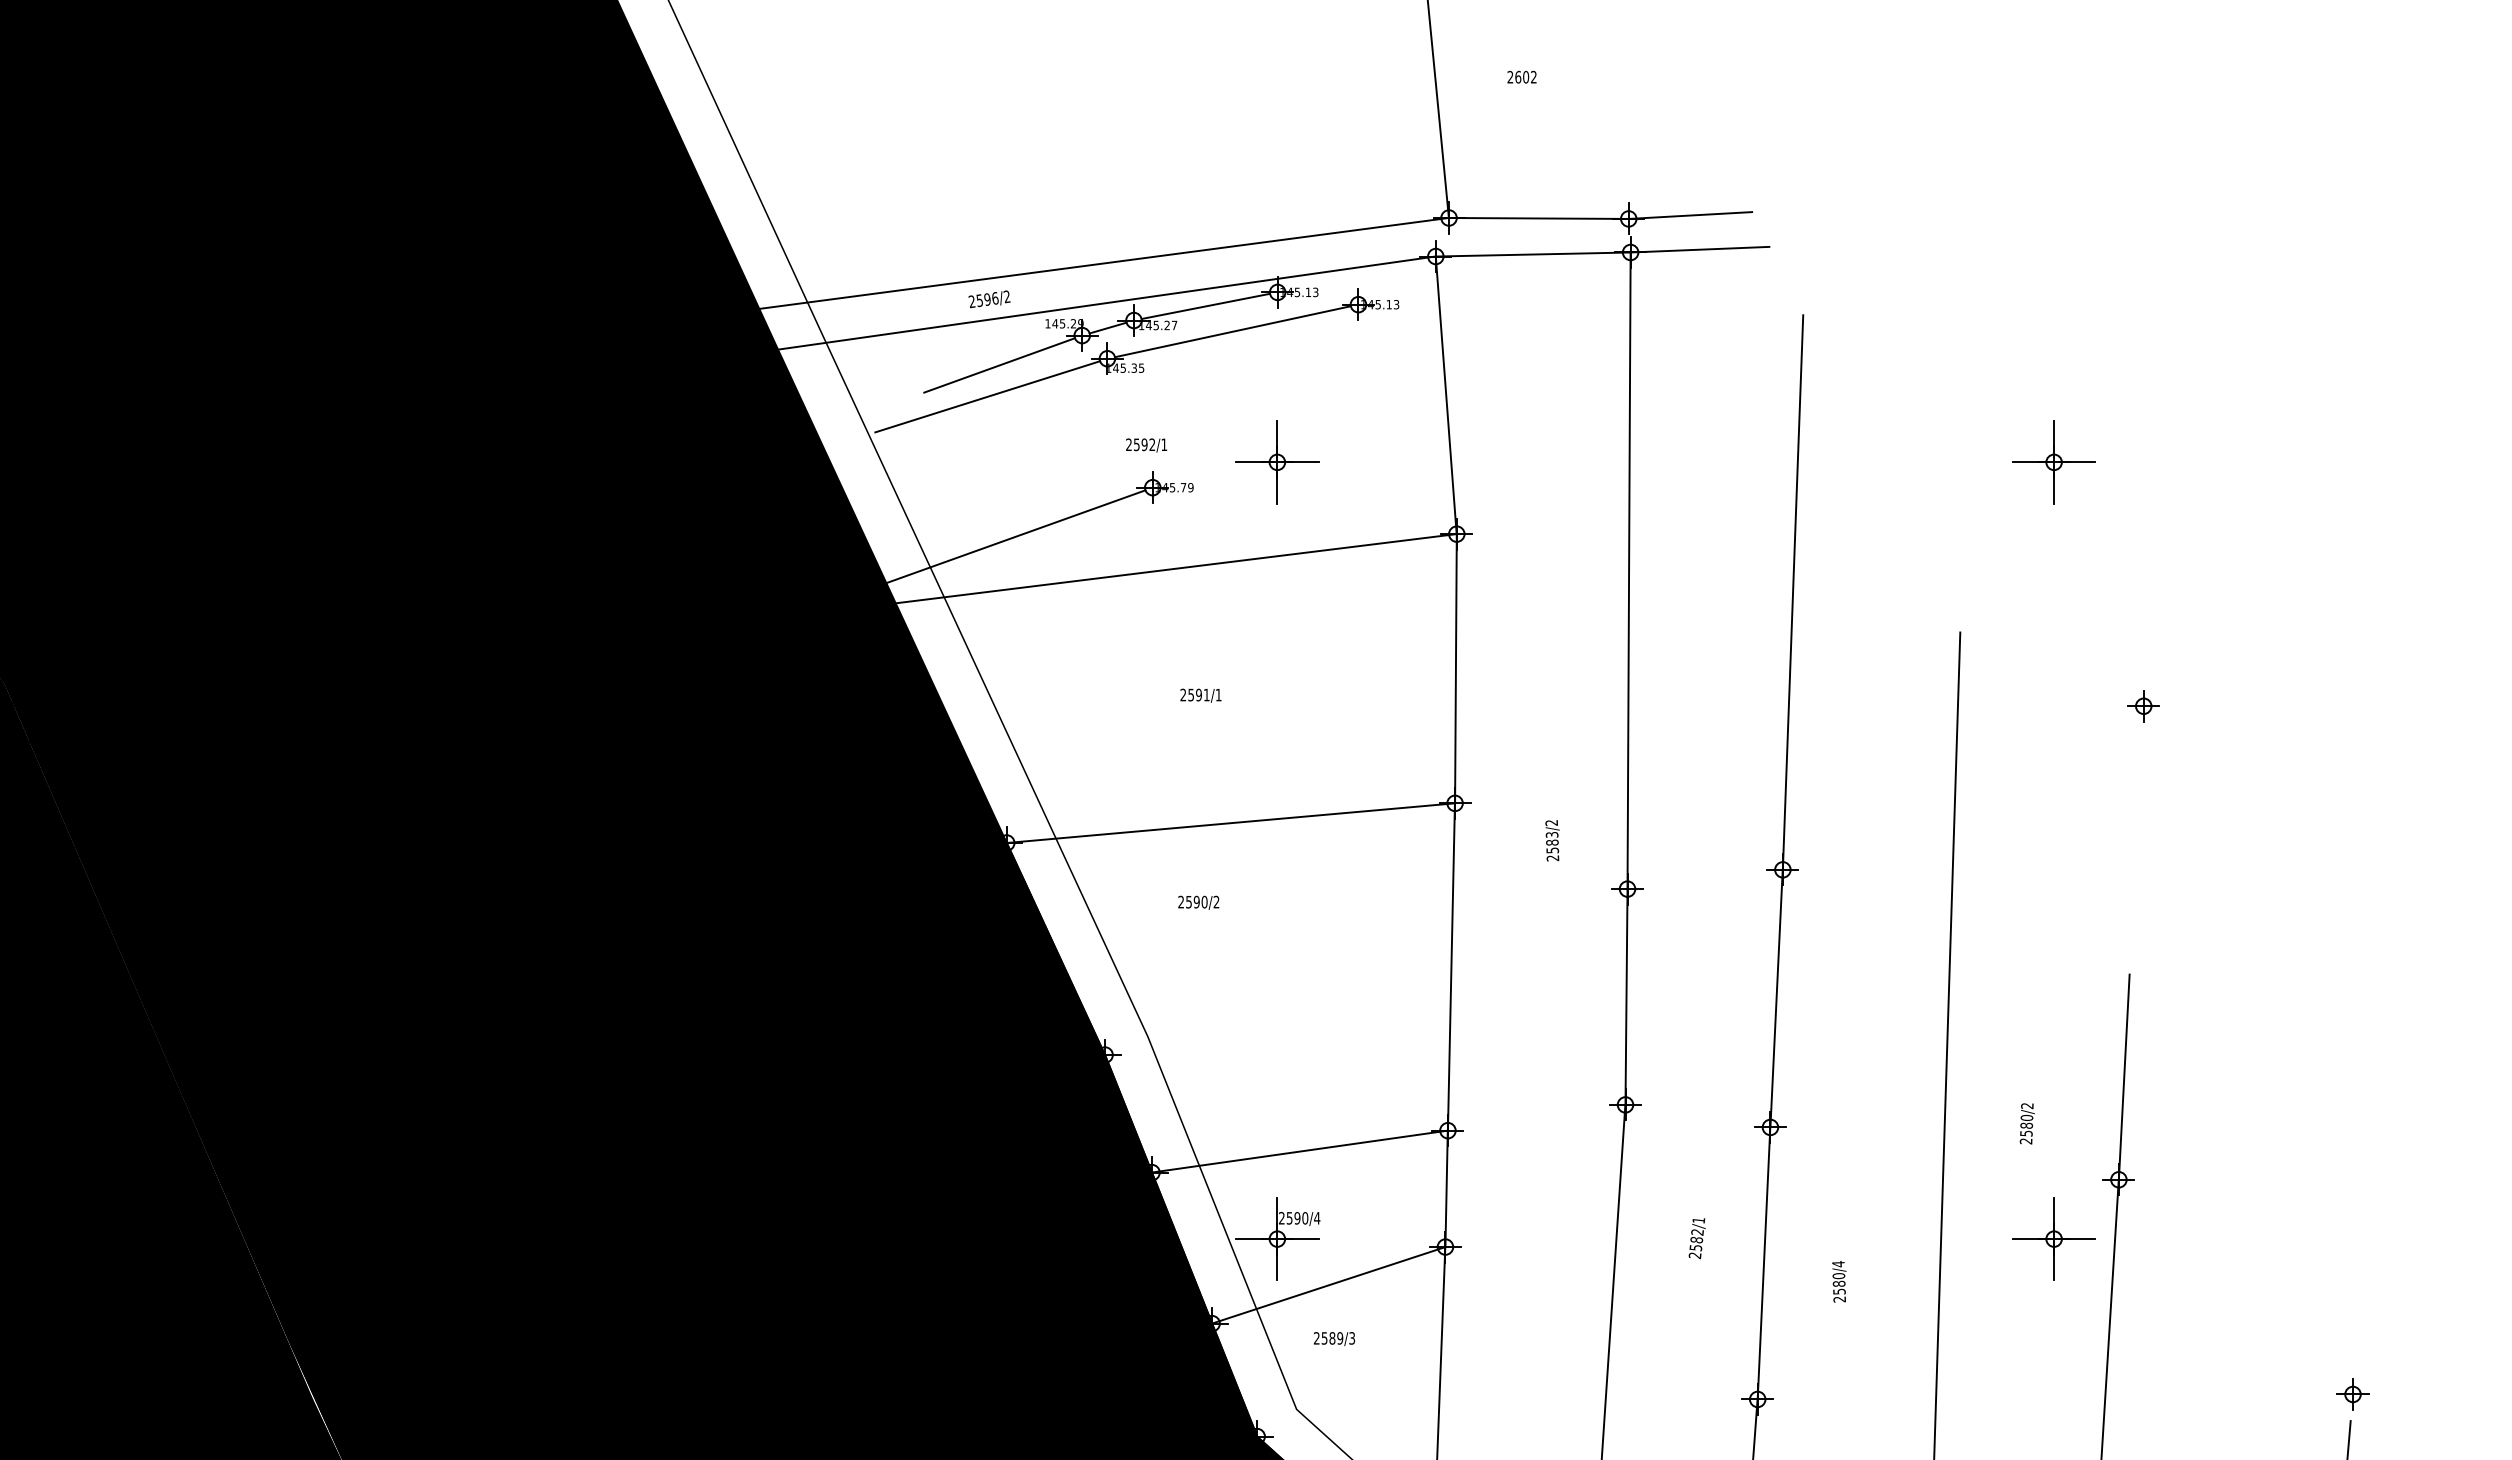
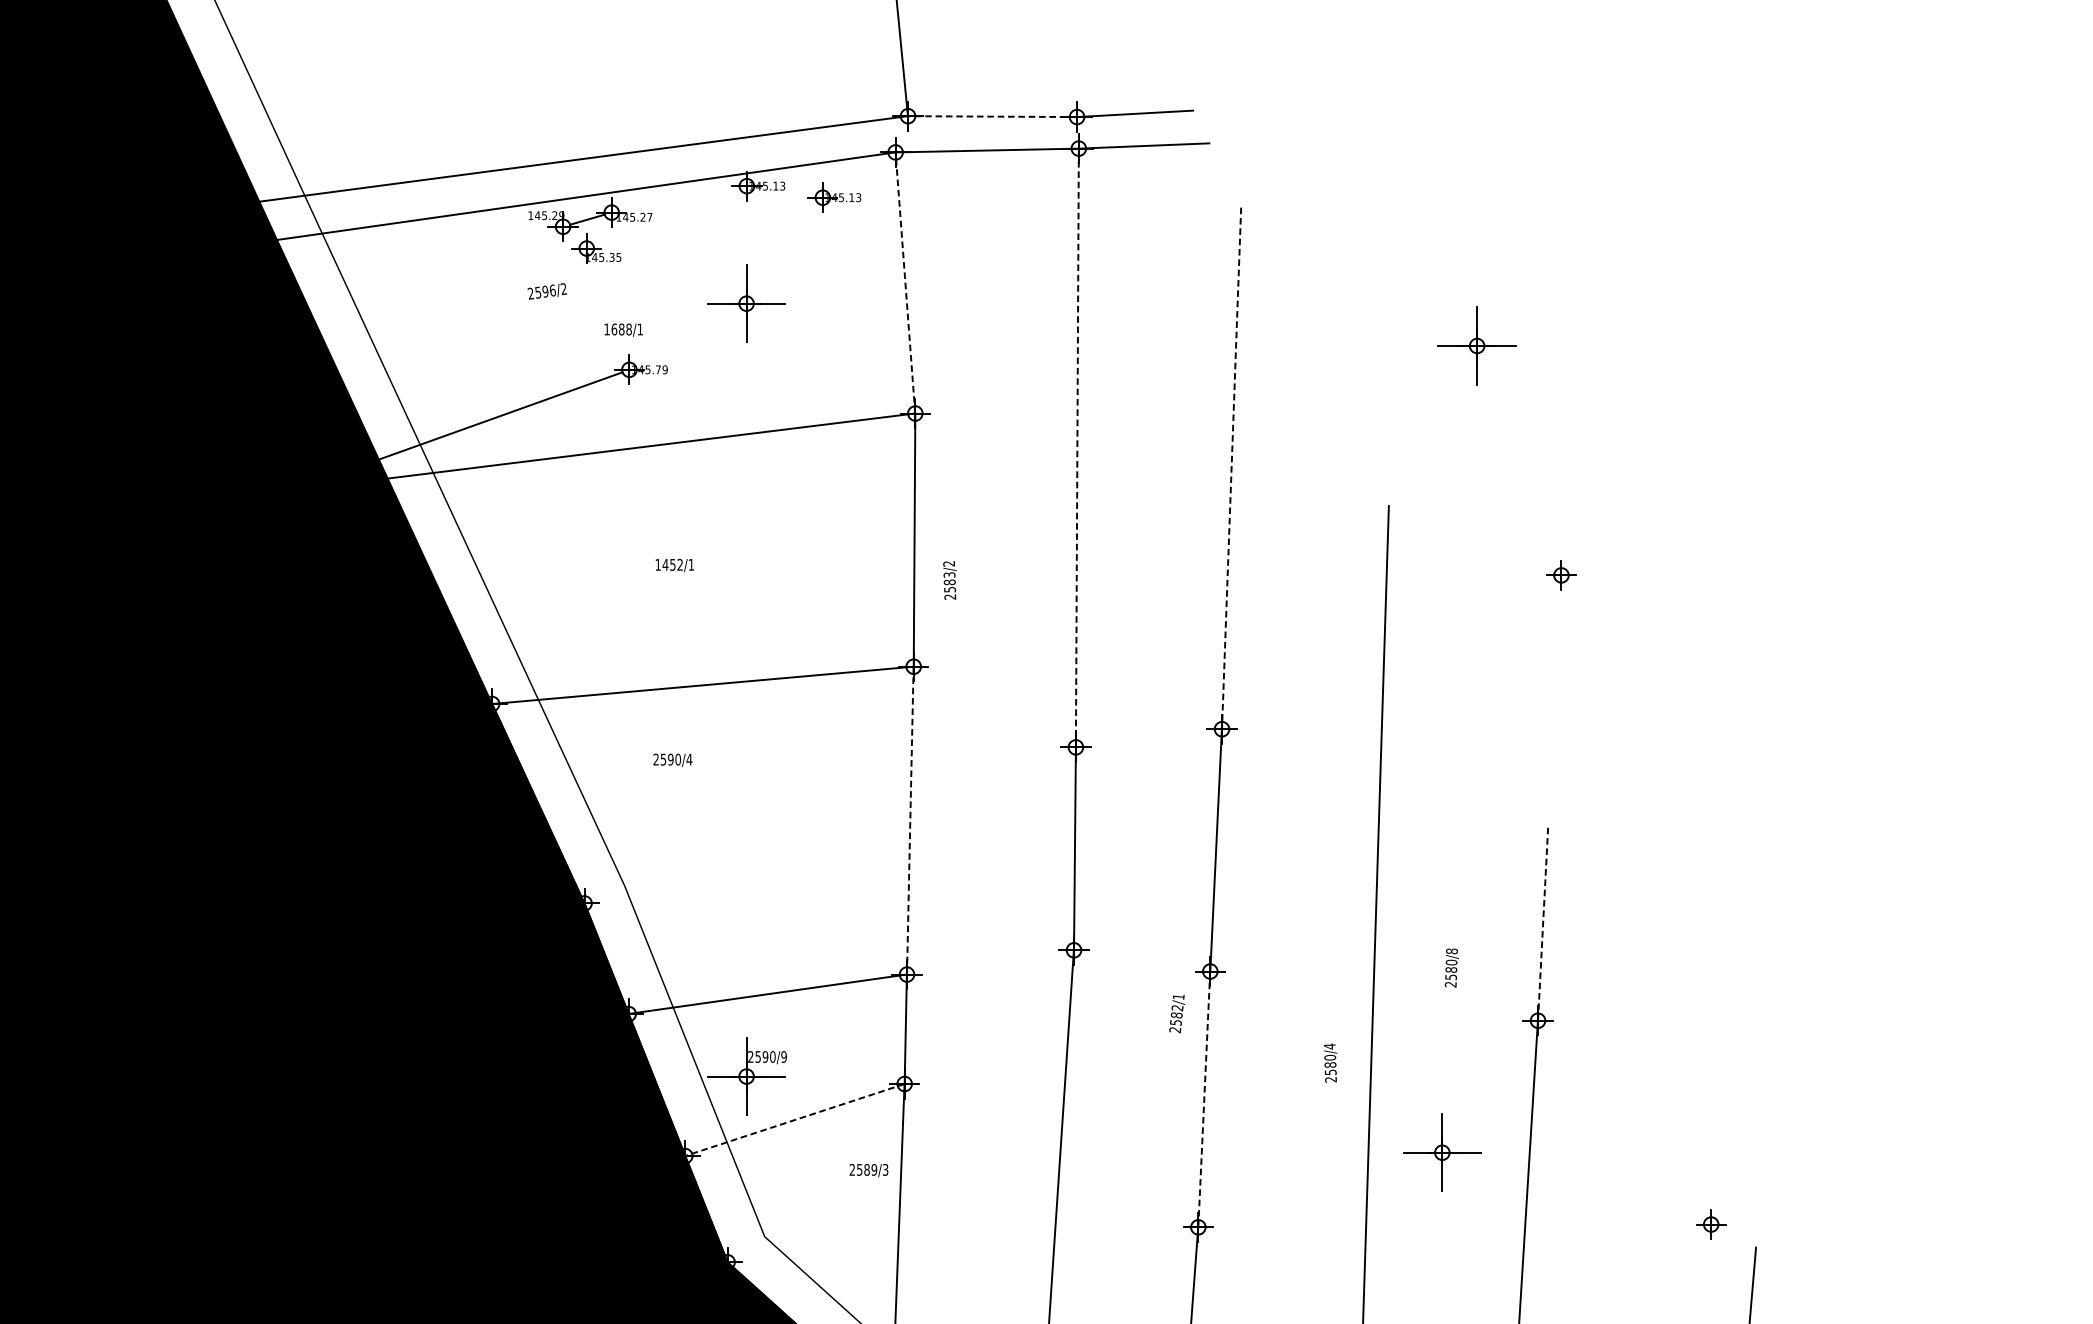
line: (1538, 218) -> (992, 116), solid -> dashed
text: (989, 299) -> (547, 291), moved
line: (1205, 305) -> (679, 198), removed
line: (1232, 331) -> (704, 222), removed
line: (999, 365) -> (485, 254), removed
line: (1446, 395) -> (905, 283), solid -> dashed
line: (987, 396) -> (473, 284), removed
text: (1140, 444) -> (617, 329), 2592/1 -> 1688/1
part: (1277, 462) -> (746, 303), moved
line: (1629, 570) -> (1077, 447), solid -> dashed
line: (1793, 592) -> (1232, 468), solid -> dashed
text: (1194, 694) -> (668, 564), 2591/1 -> 1452/1
text: (1552, 840) -> (949, 580), moved
text: (1216, 901) -> (689, 759), 2590/2 -> 2590/4
line: (1451, 967) -> (910, 821), solid -> dashed
line: (2124, 1076) -> (1543, 923), solid -> dashed
text: (2027, 1106) -> (1452, 951), 2580/2 -> 2580/8
text: (1317, 1218) -> (784, 1057), 2590/4 -> 2590/9
text: (1696, 1238) -> (1176, 1013), moved
part: (2053, 1238) -> (1441, 1152), moved
line: (1764, 1263) -> (1204, 1099), solid -> dashed
text: (1839, 1281) -> (1330, 1062), moved
line: (1328, 1285) -> (794, 1120), solid -> dashed
text: (1333, 1339) -> (868, 1170), moved
part: (2352, 1394) -> (1710, 1224), moved

